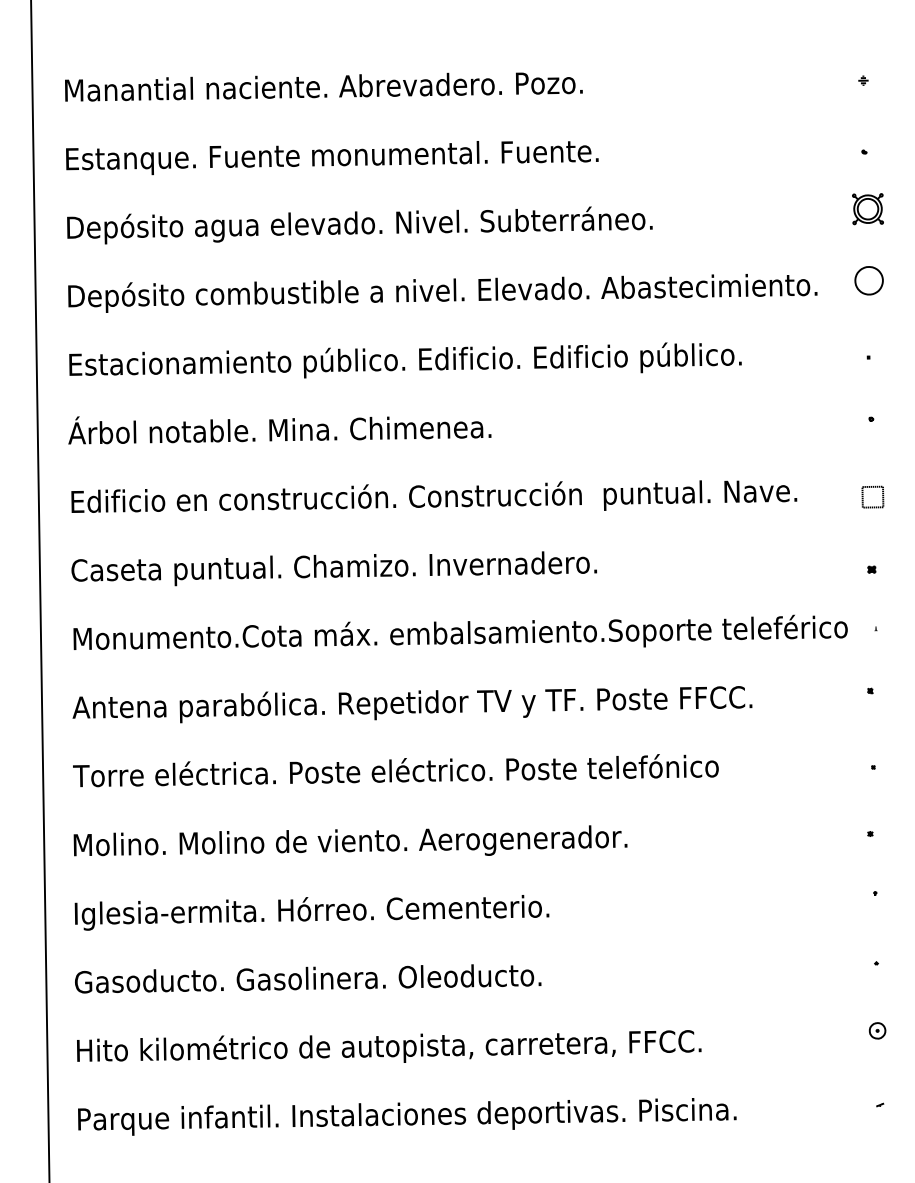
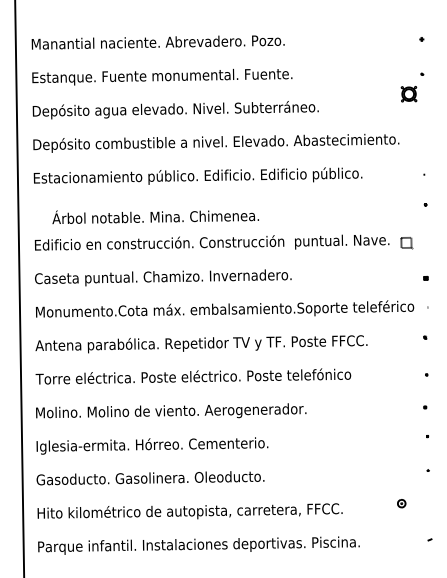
part: (866, 209) -> (408, 94), moved
part: (868, 279) -> (424, 136), removed
text: (279, 428) -> (155, 216), moved
part: (873, 498) -> (406, 243), moved
part: (877, 1030) -> (401, 503), moved

